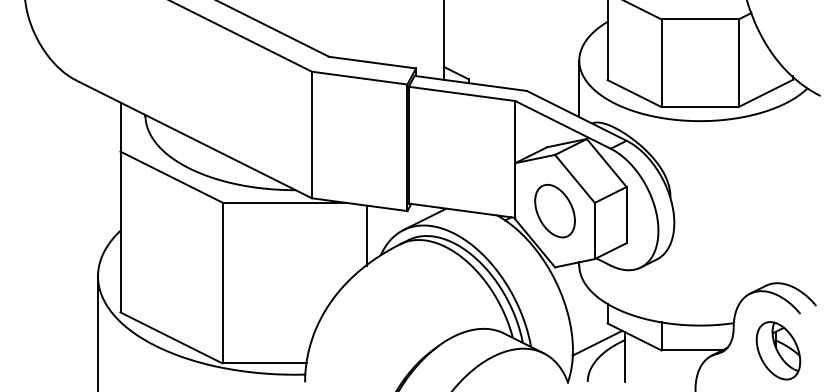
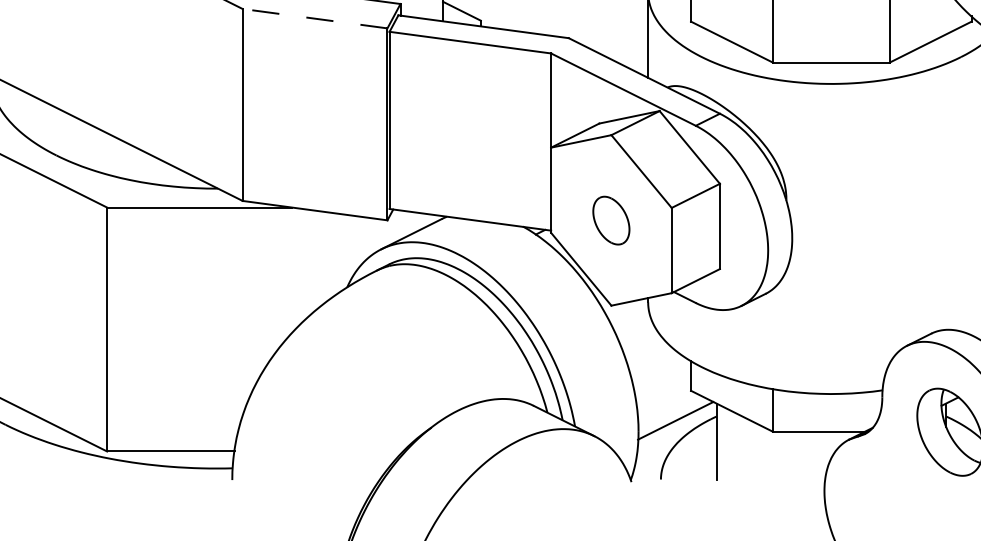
line: (359, 78) -> (314, 19), solid -> dashed
part: (554, 211) -> (610, 220), size x0.6
line: (366, 235) -> (325, 257), removed

